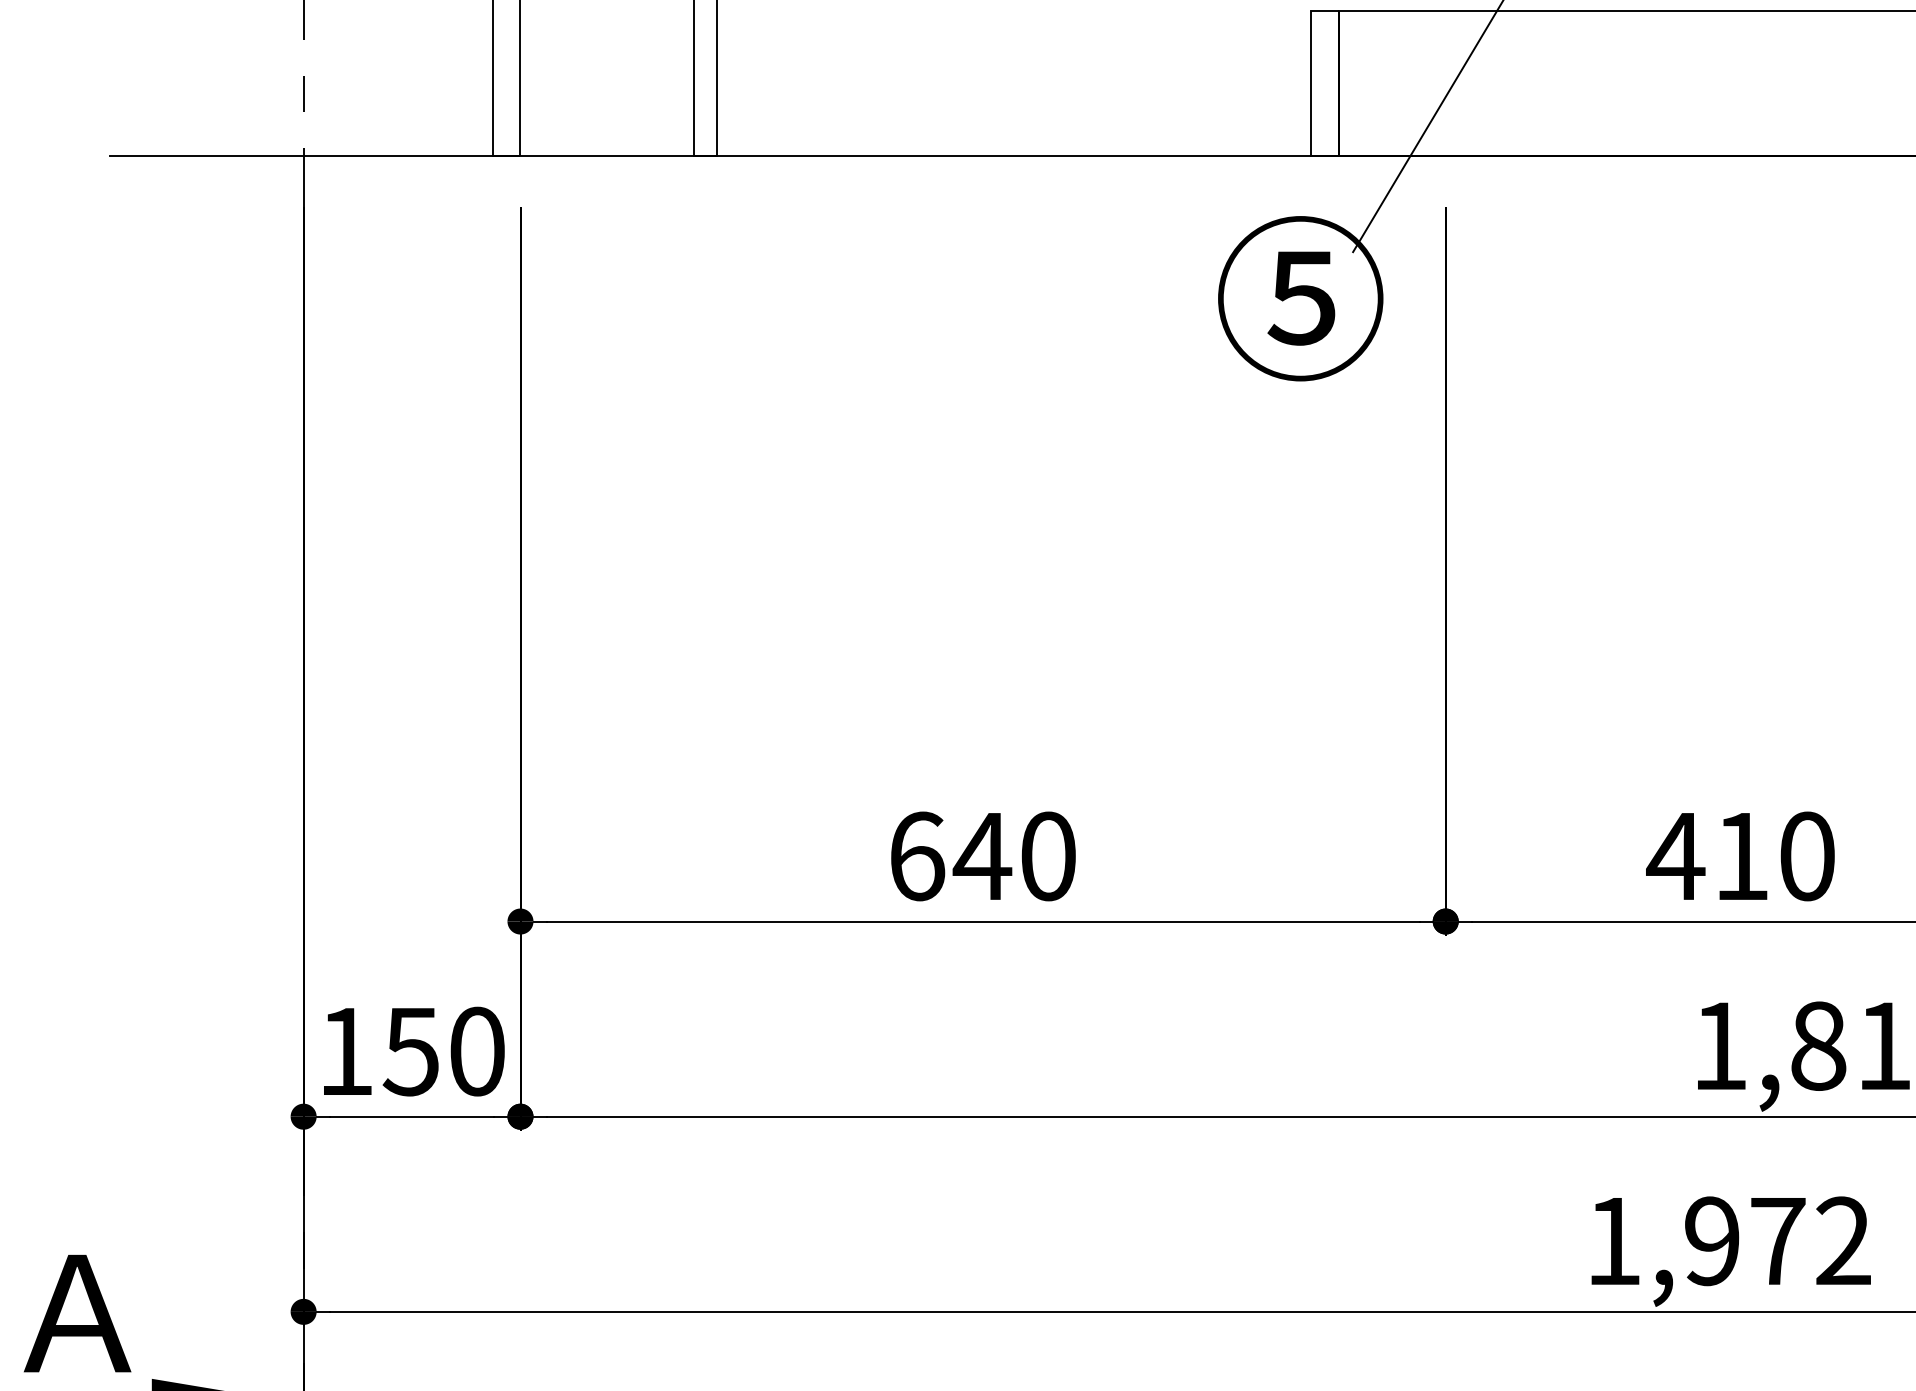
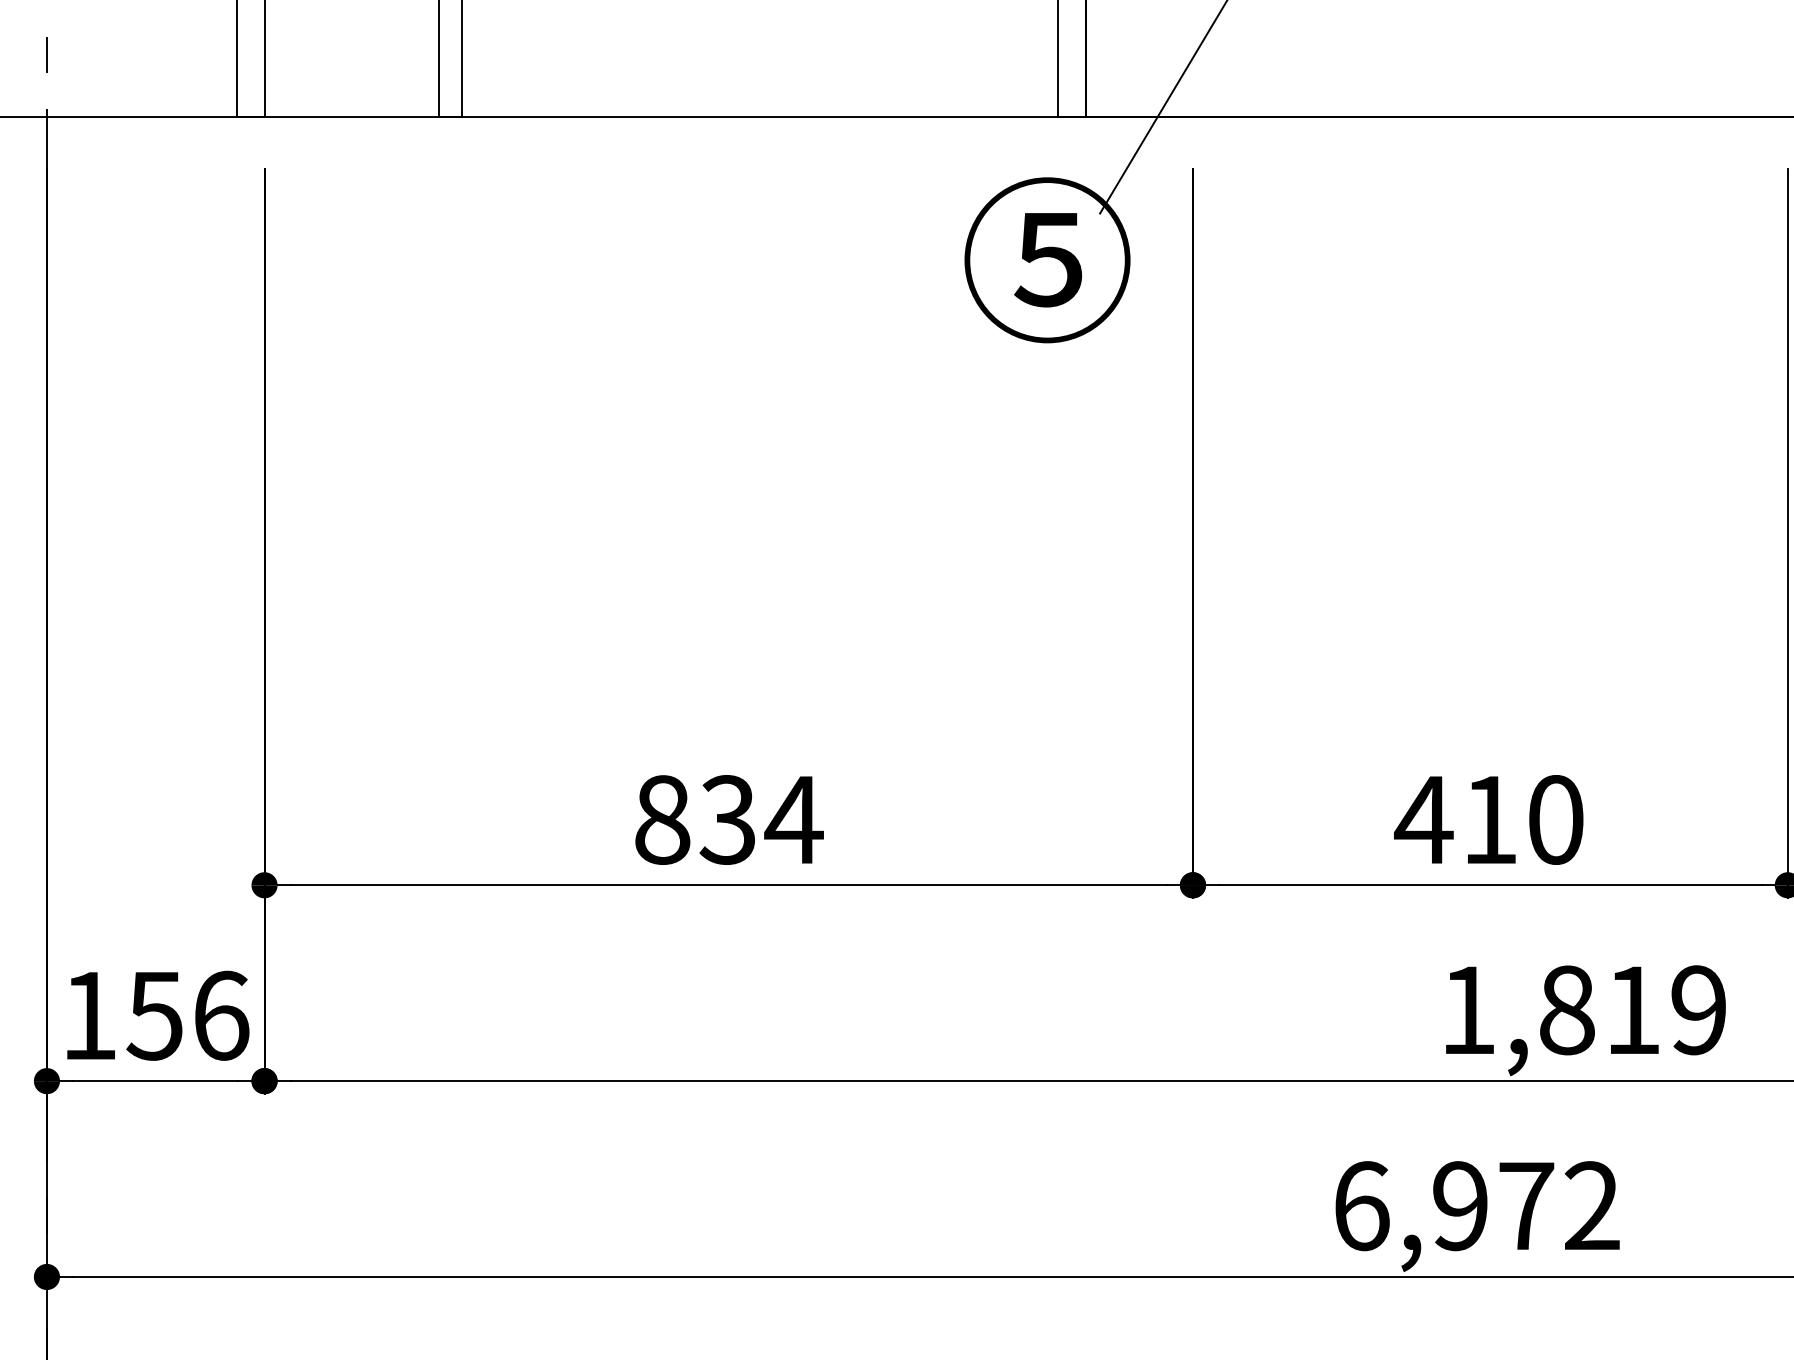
text: (983, 856) -> (729, 820), 640 -> 834
text: (477, 1051) -> (221, 1015), 150 -> 156
text: (1614, 1241) -> (1362, 1206), 1,972 -> 6,972

